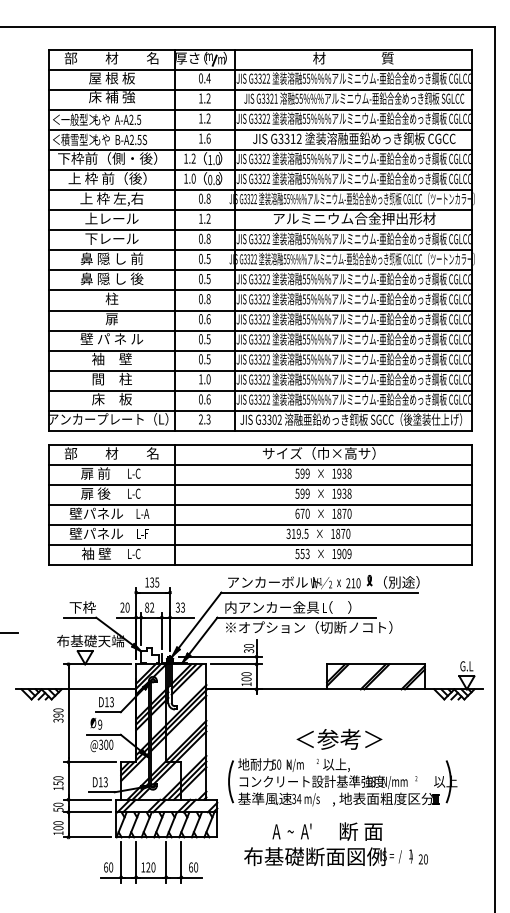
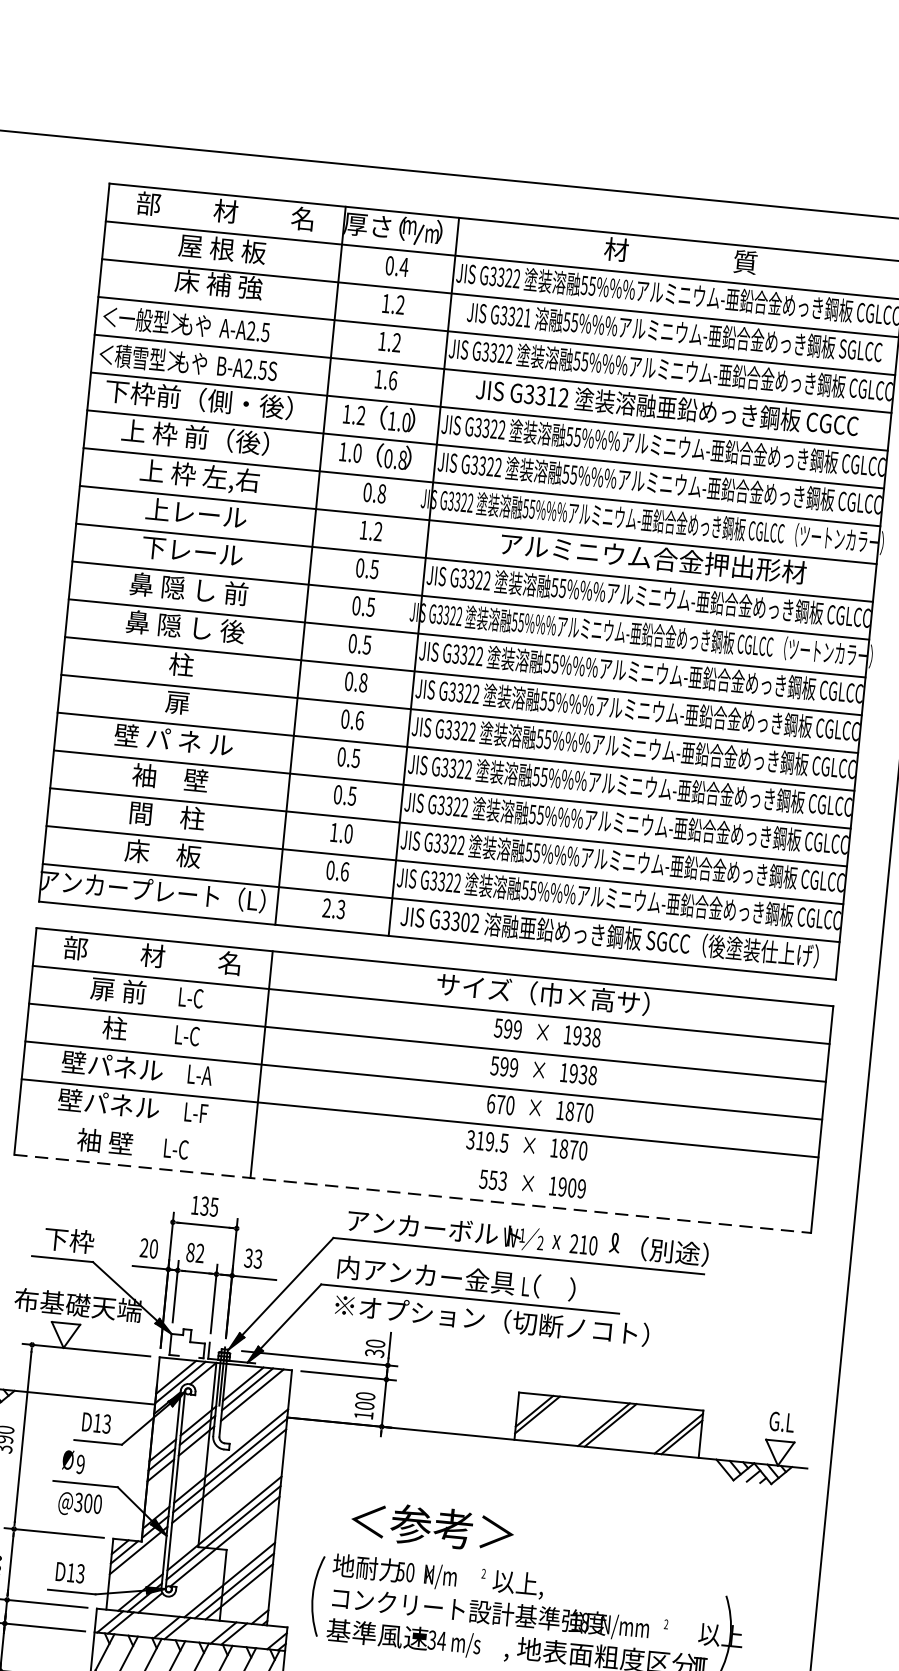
text: (208, 238) -> (374, 568), 0.8 -> 0.5
text: (95, 493) -> (114, 1028), 扉 後 -> 柱
line: (260, 545) -> (415, 1156), removed
line: (260, 565) -> (412, 1194), solid -> dashed
text: (339, 738) -> (432, 1525), moved

